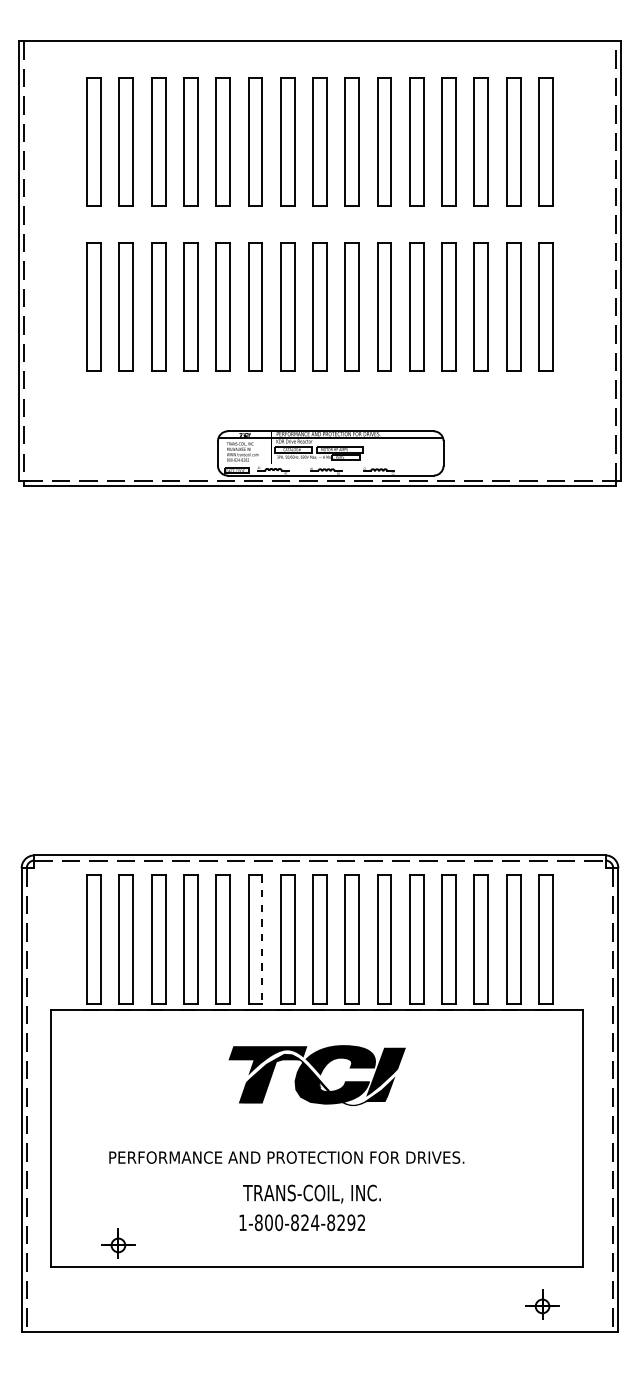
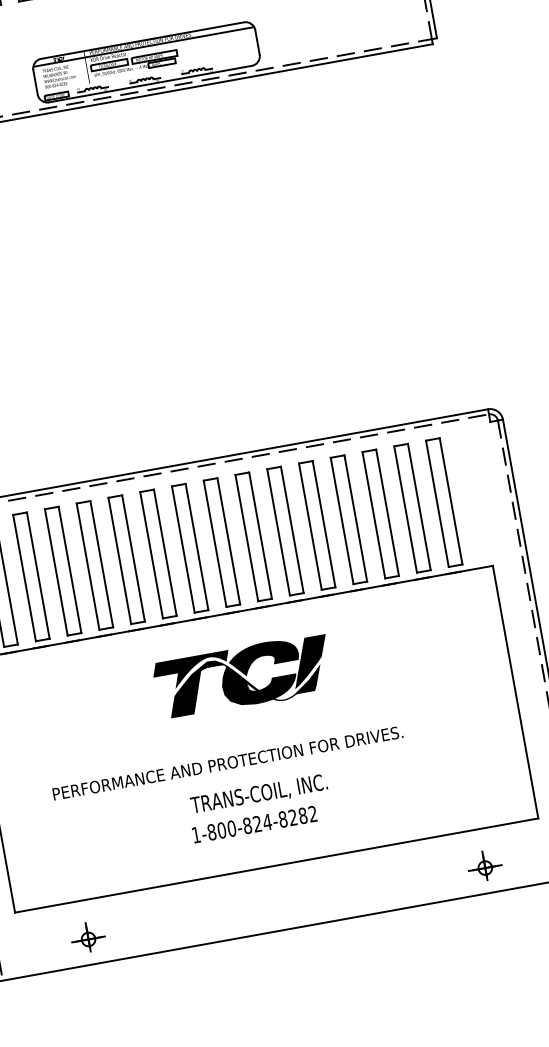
line: (262, 939) -> (165, 552), dashed -> solid
text: (351, 1222) -> (303, 815), 1-800-824-8292 -> 1-800-824-8282
part: (118, 1243) -> (88, 937), moved
part: (542, 1304) -> (484, 866), moved

